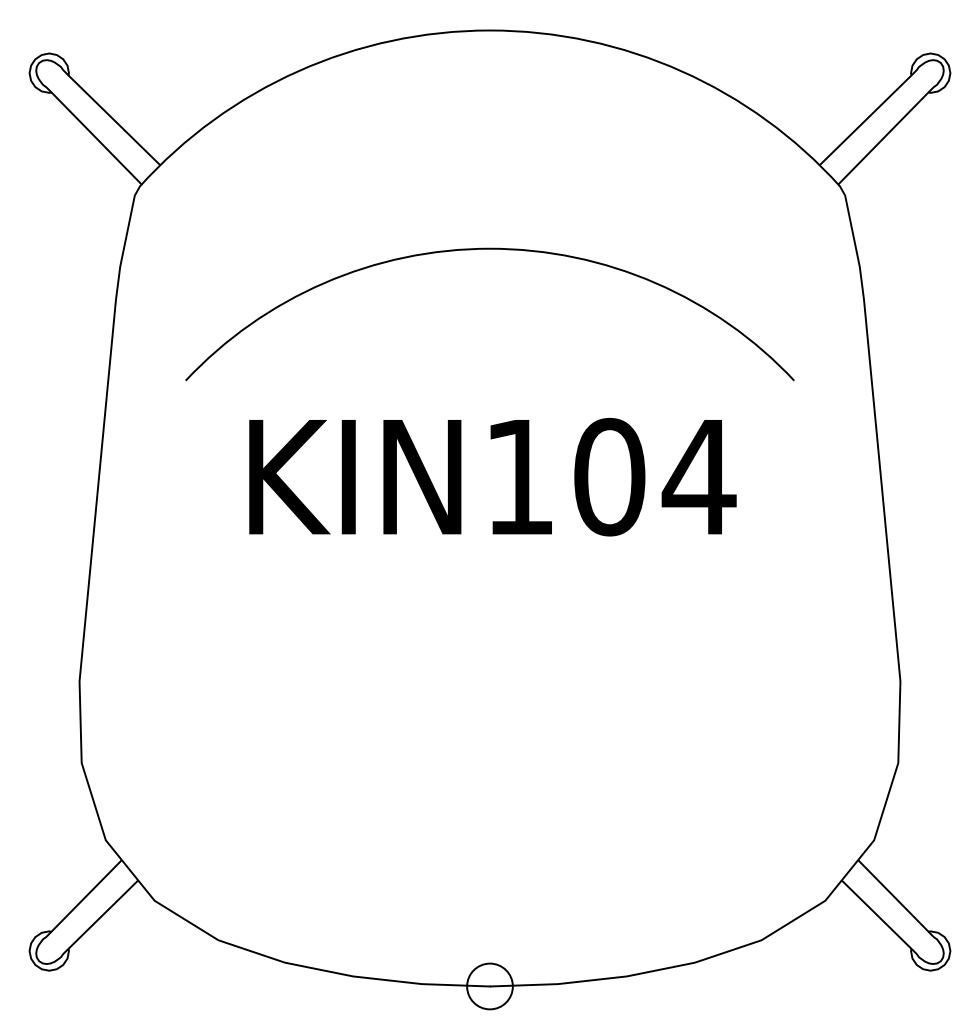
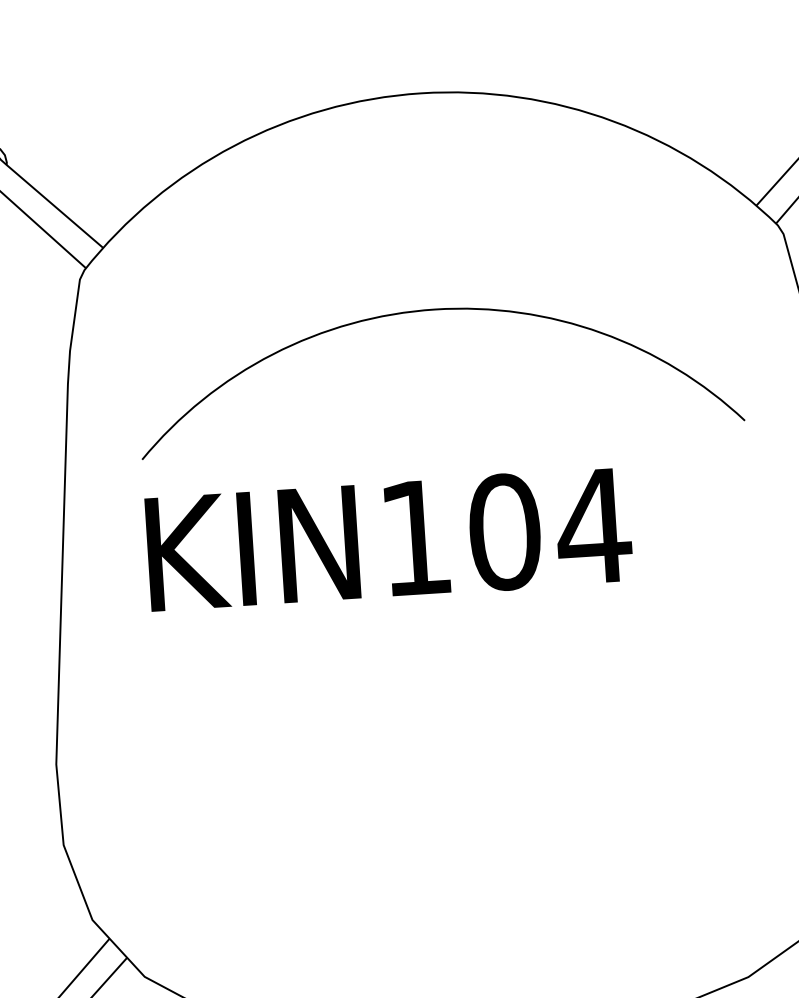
text: (492, 476) -> (388, 539), moved

